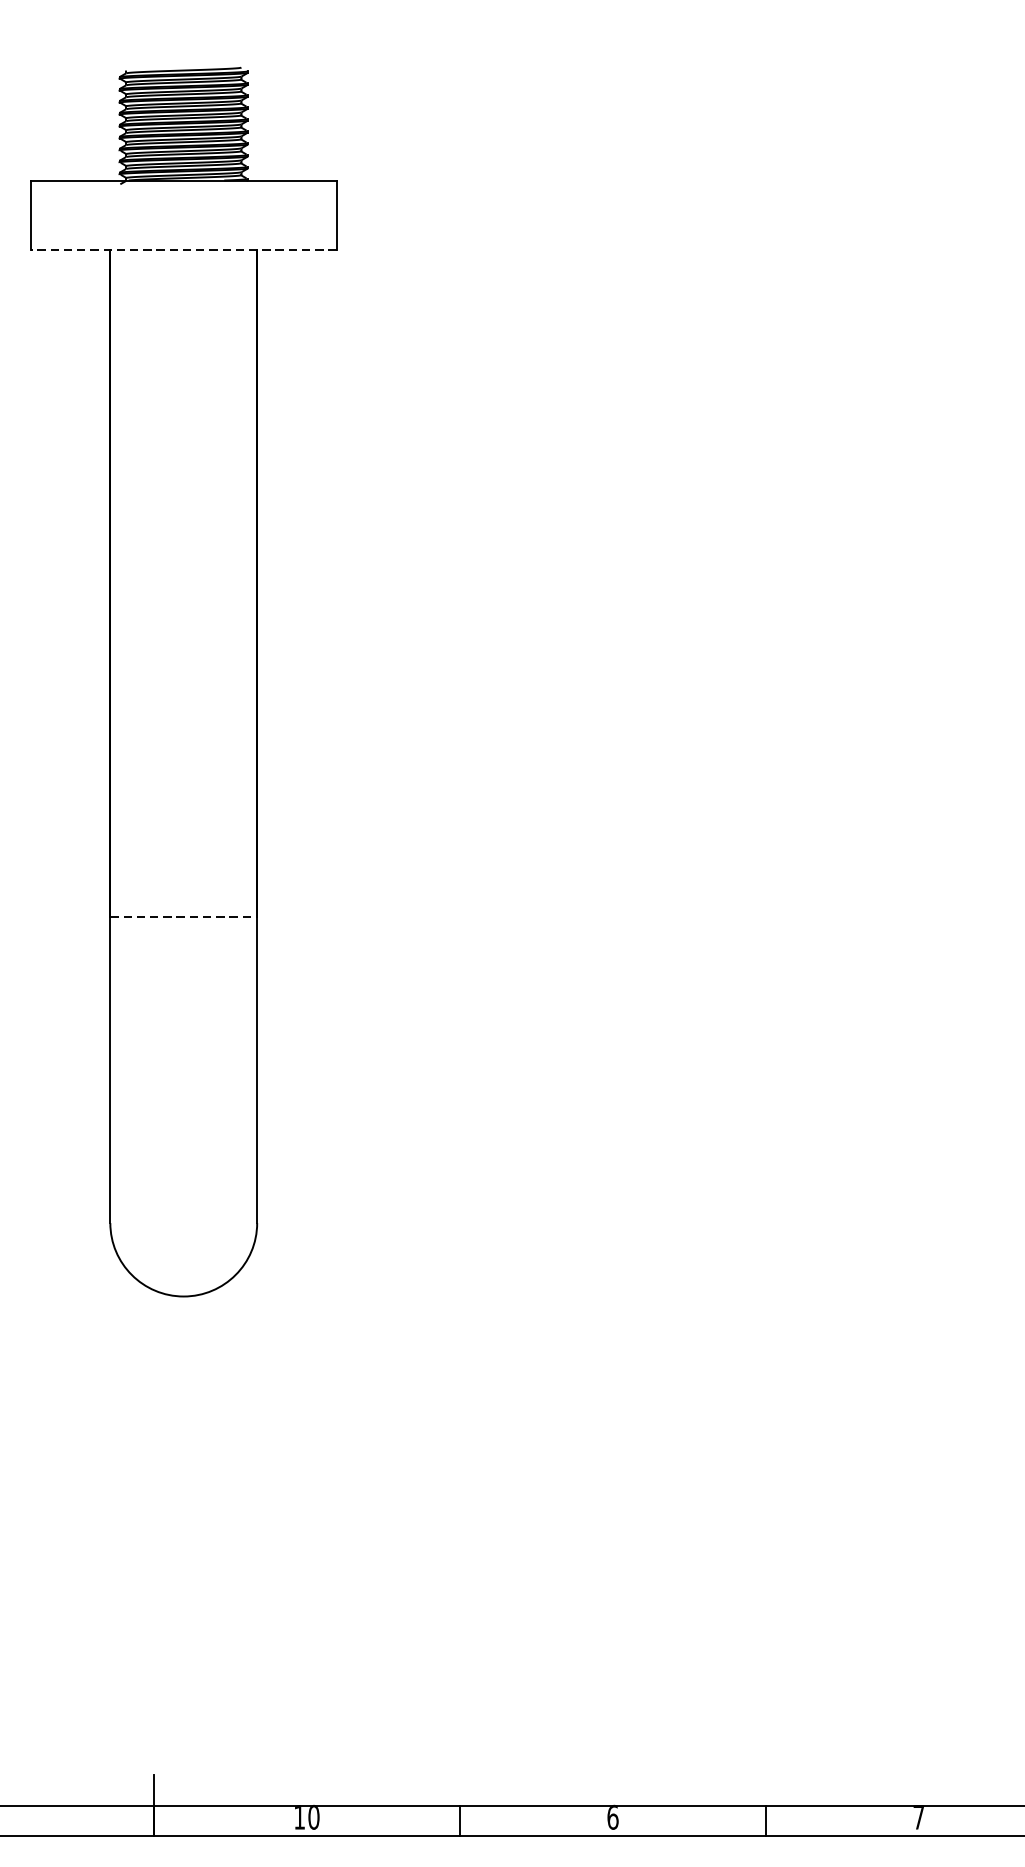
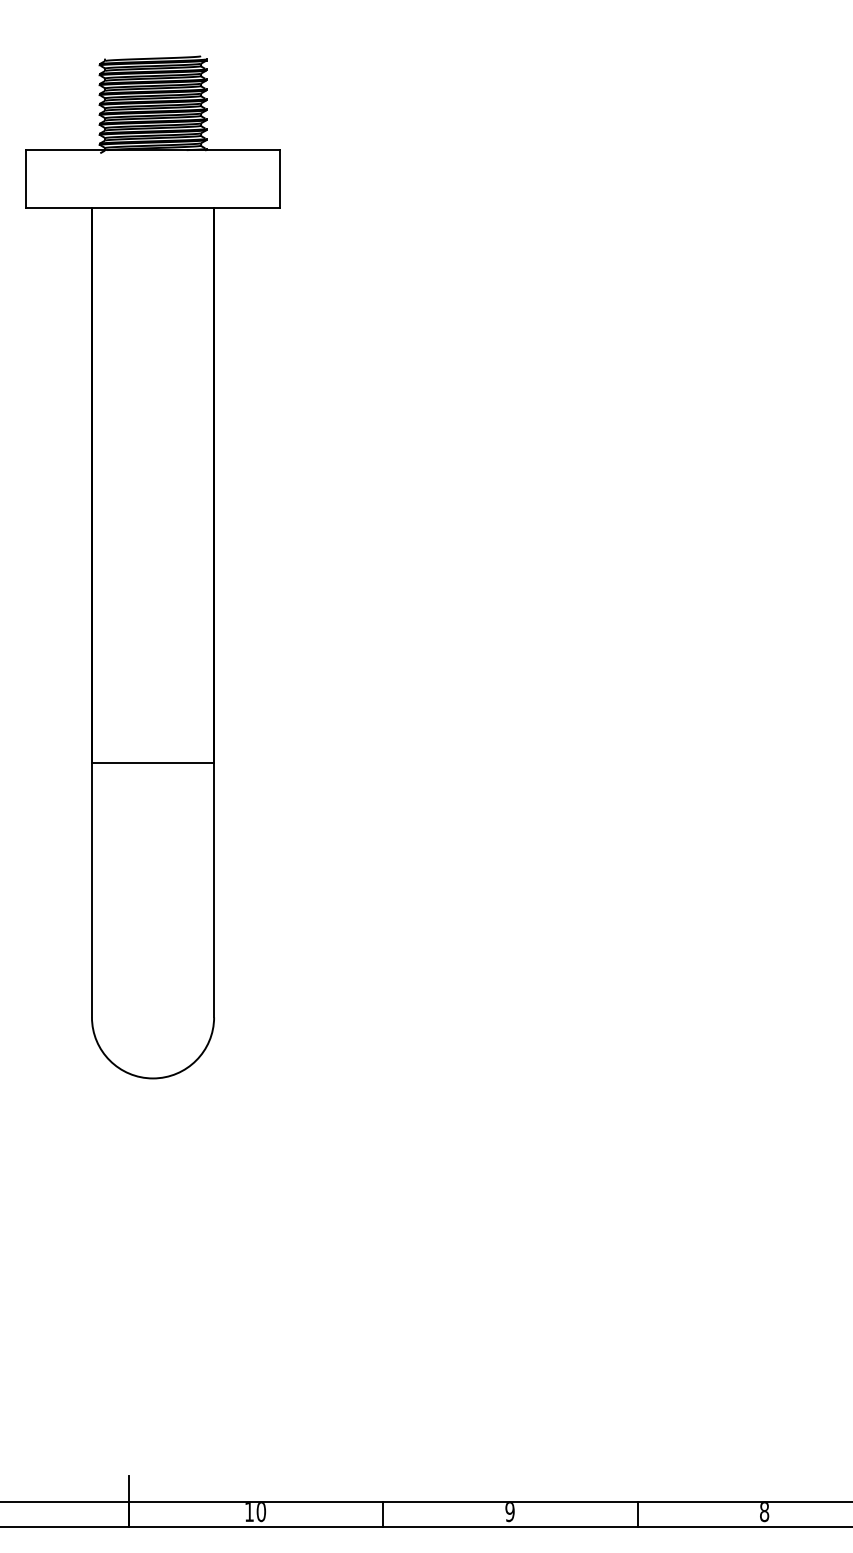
line: (183, 250) -> (152, 208), dashed -> solid
line: (184, 916) -> (153, 762), dashed -> solid
text: (612, 1818) -> (509, 1512), 6 -> 9
text: (918, 1818) -> (764, 1512), 7 -> 8

